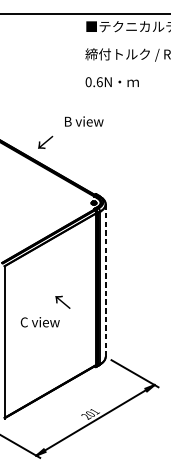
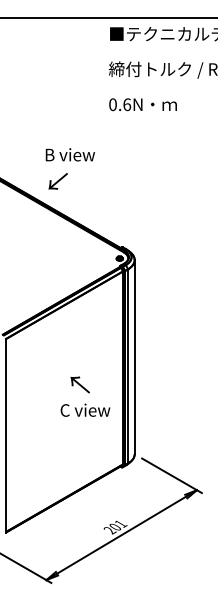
text: (83, 121) -> (69, 154), moved
line: (105, 280) -> (134, 357), dashed -> solid
text: (40, 321) -> (85, 409), moved

